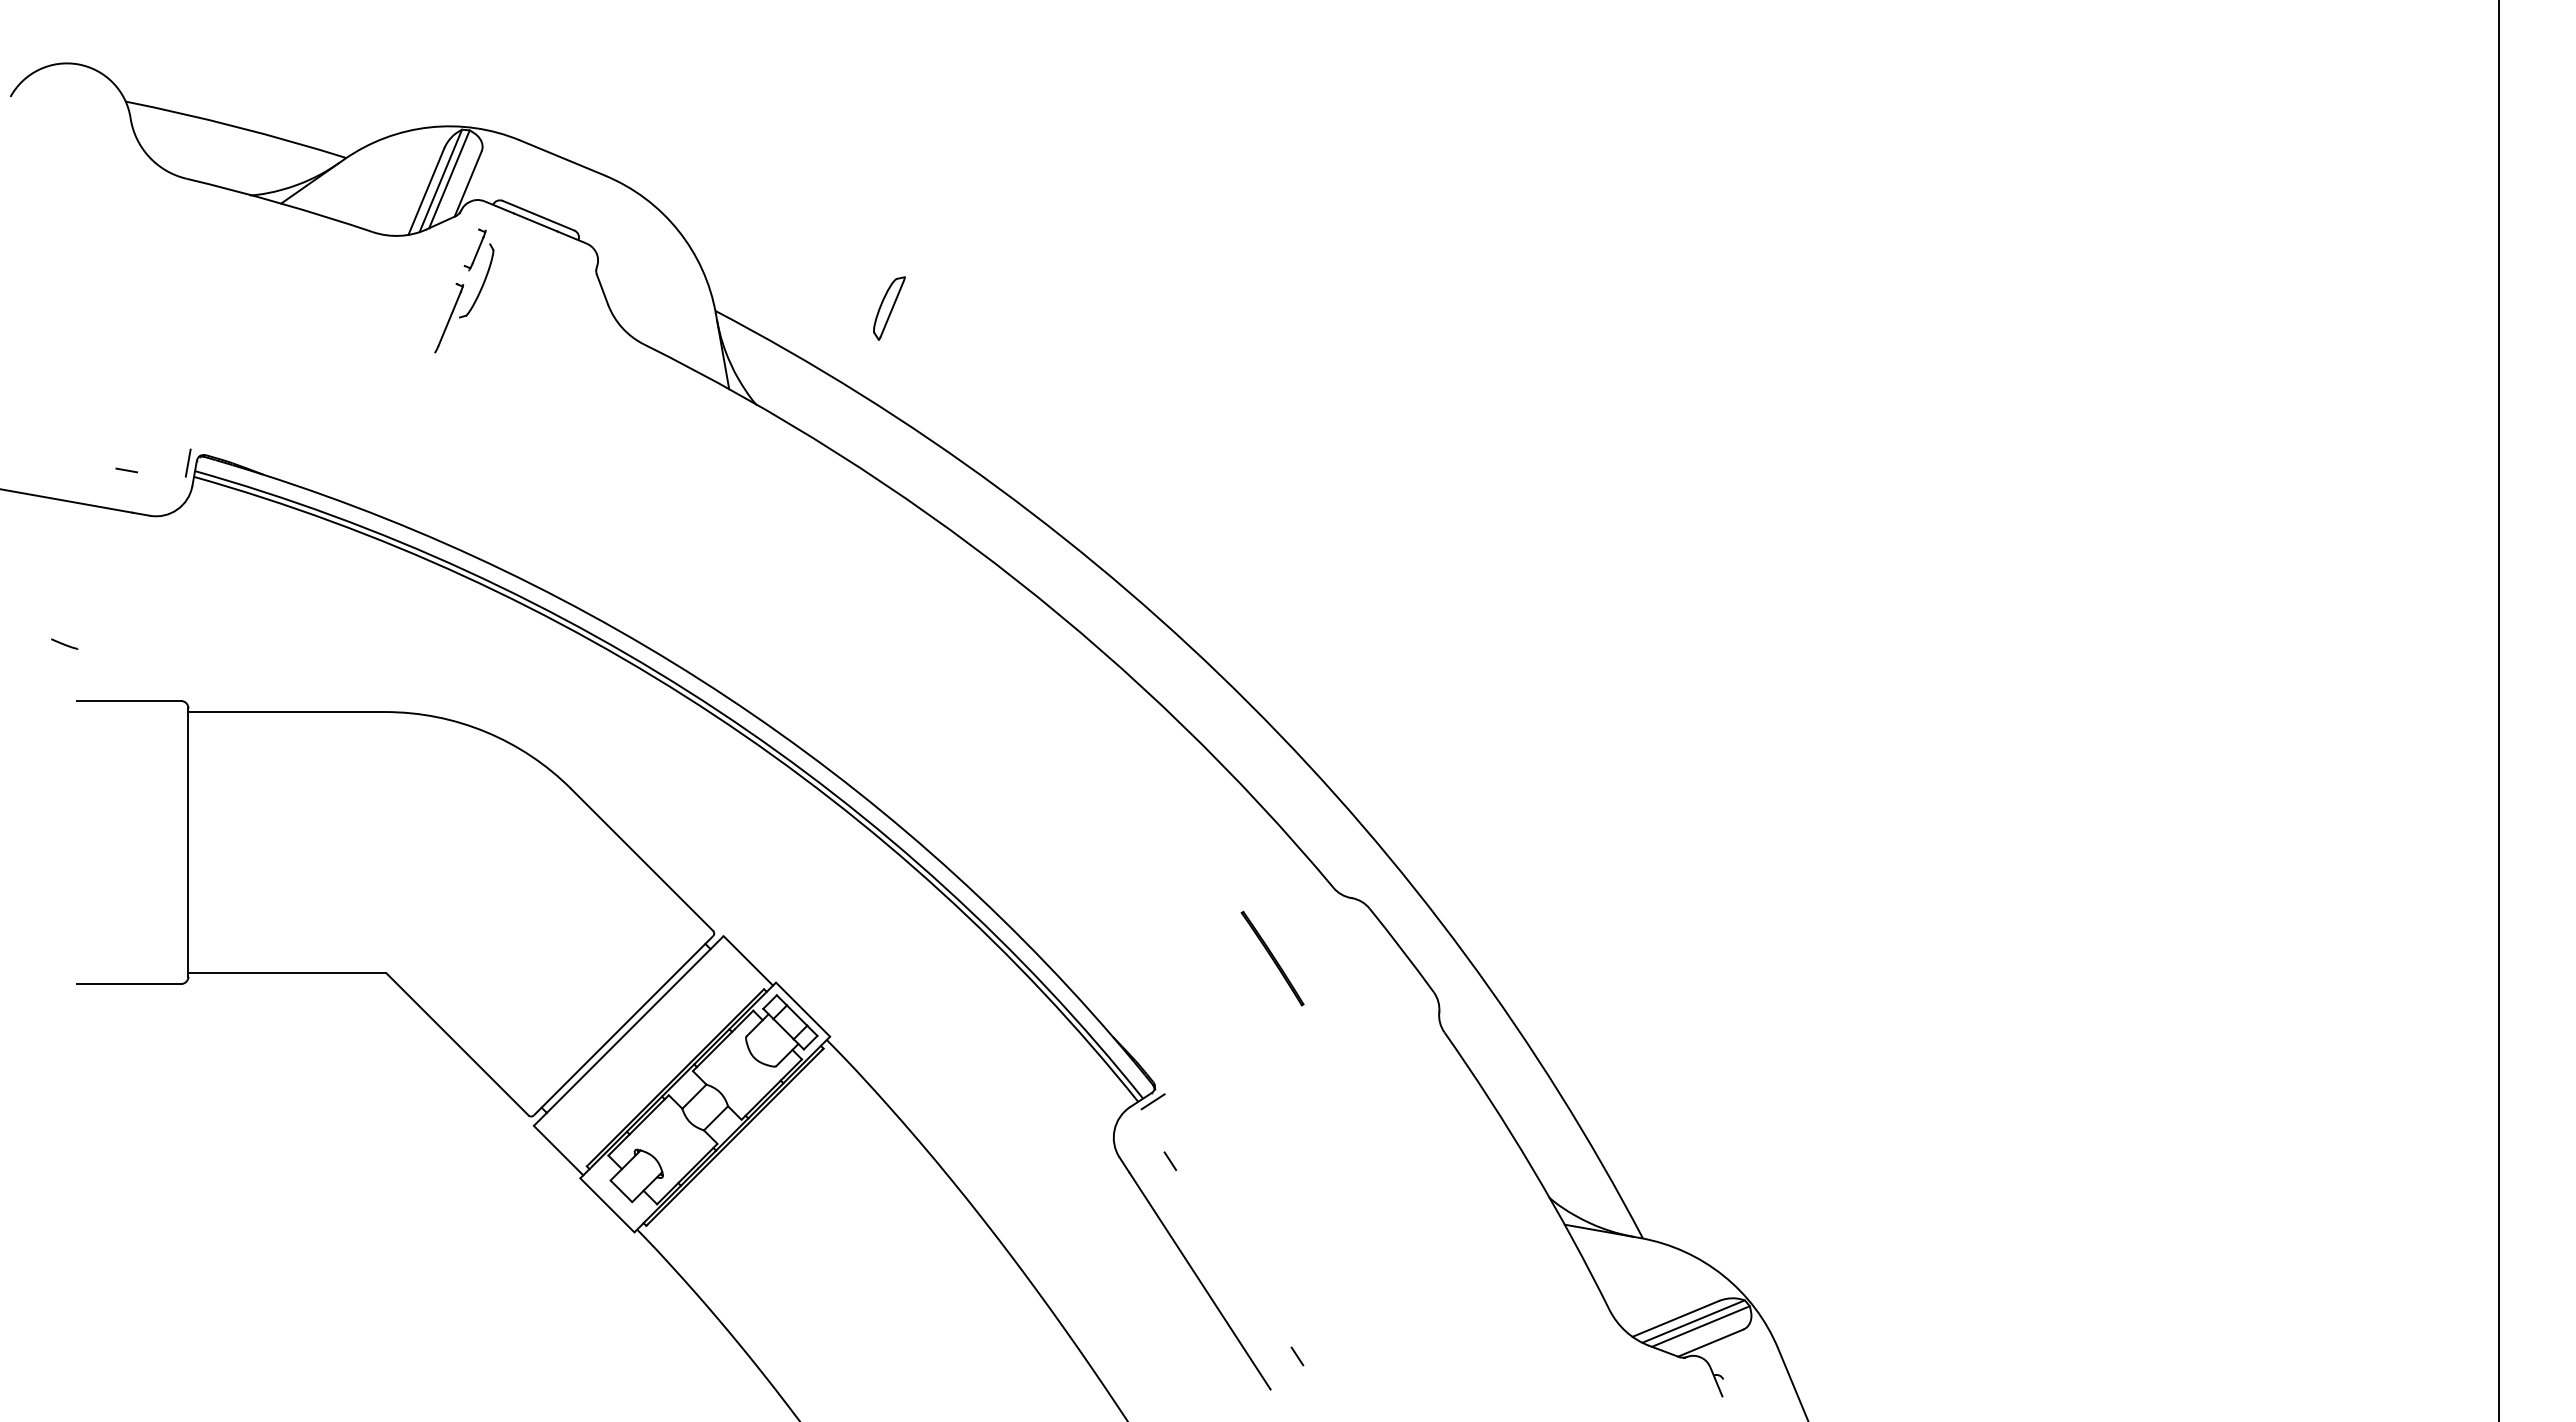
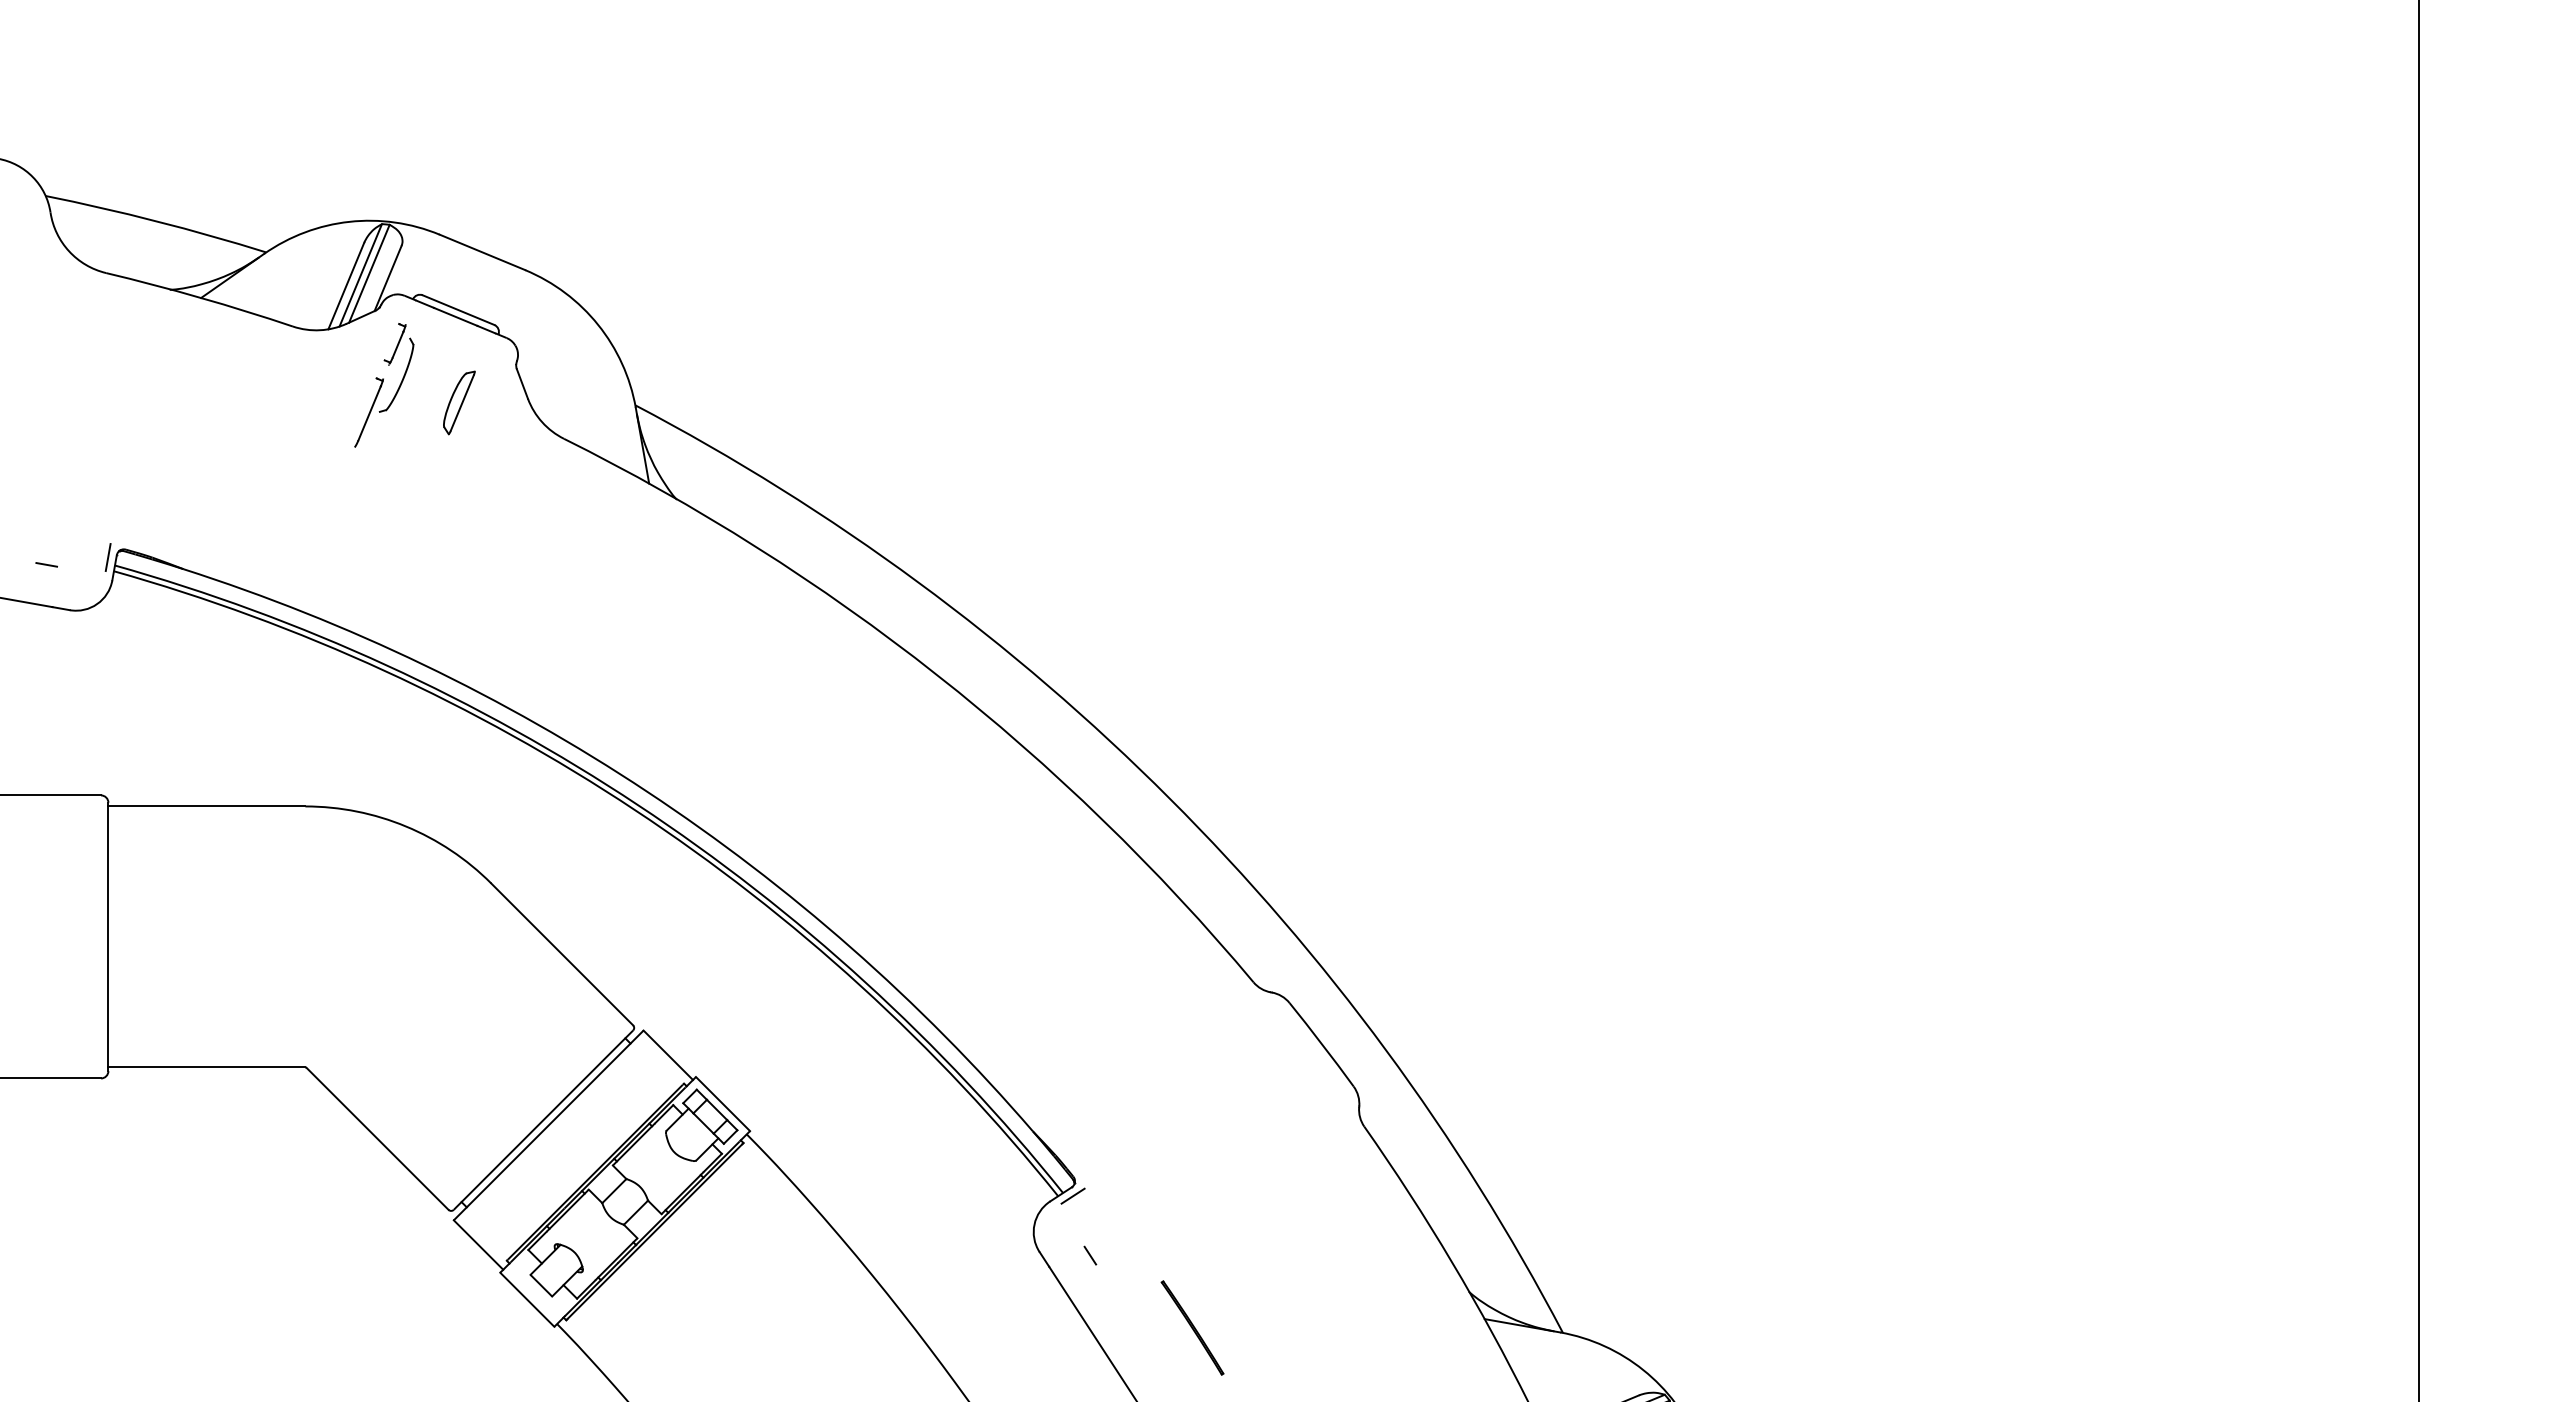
part: (889, 308) -> (459, 402), moved
part: (1272, 958) -> (1192, 1327), moved

